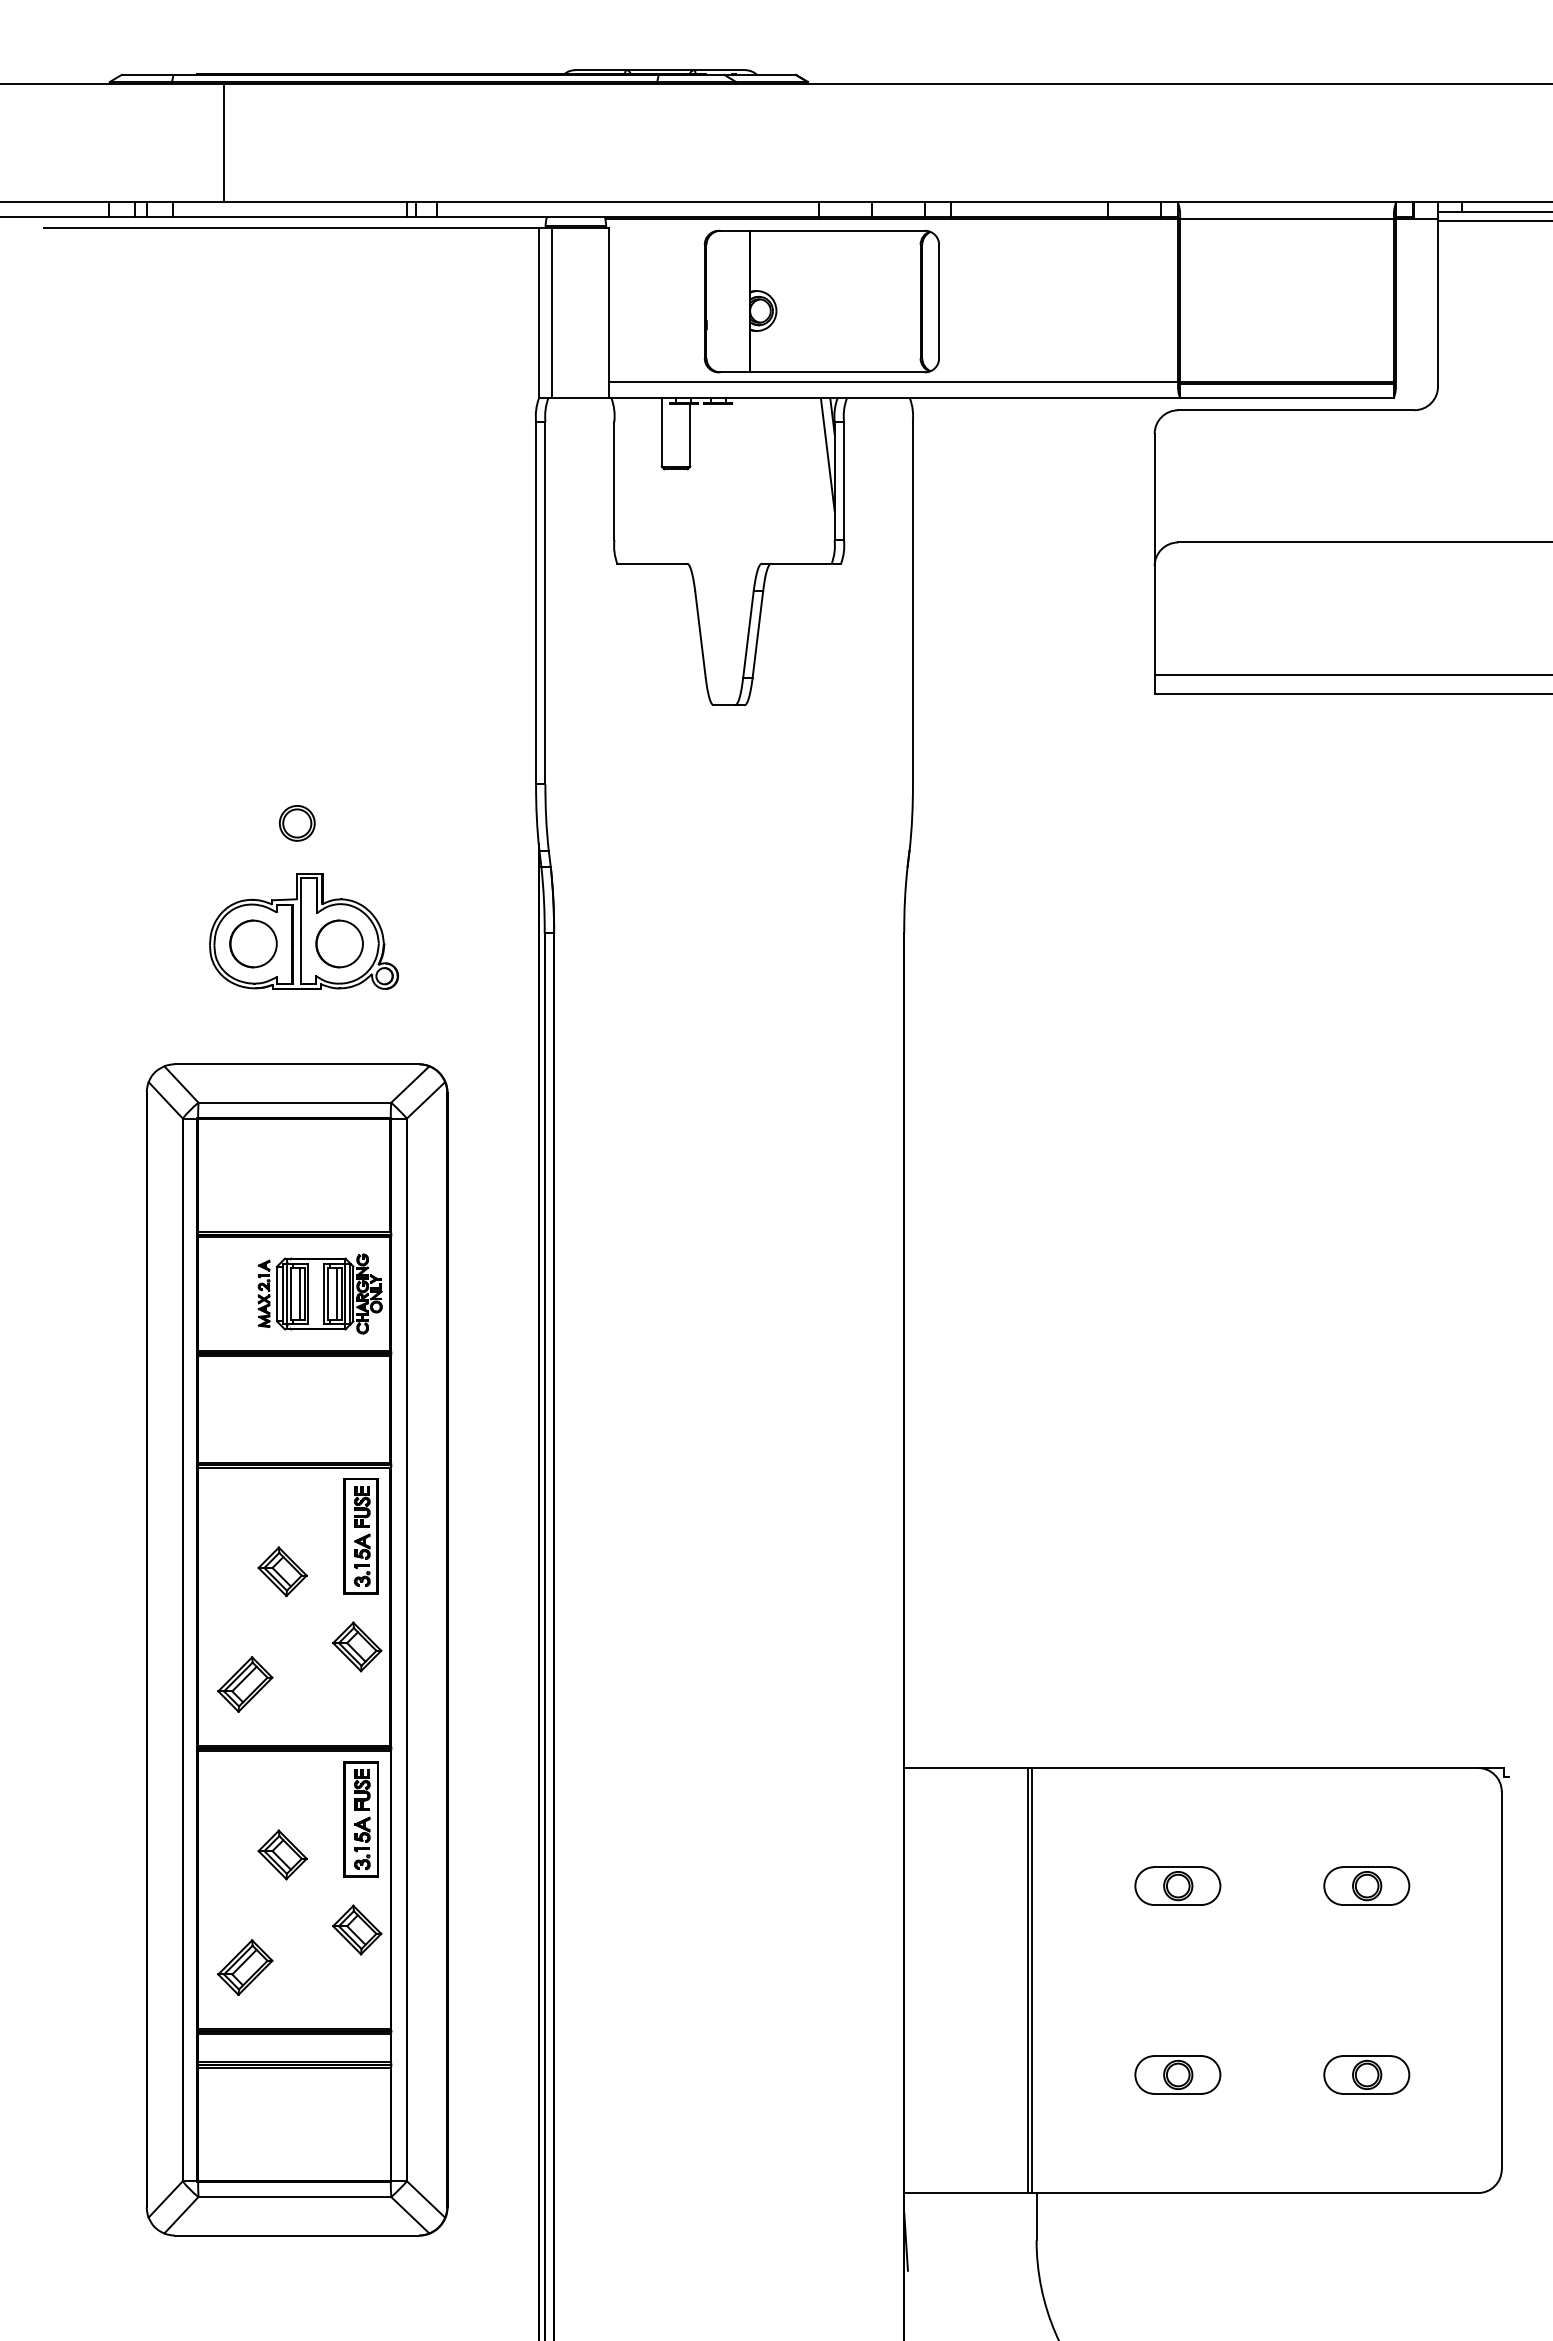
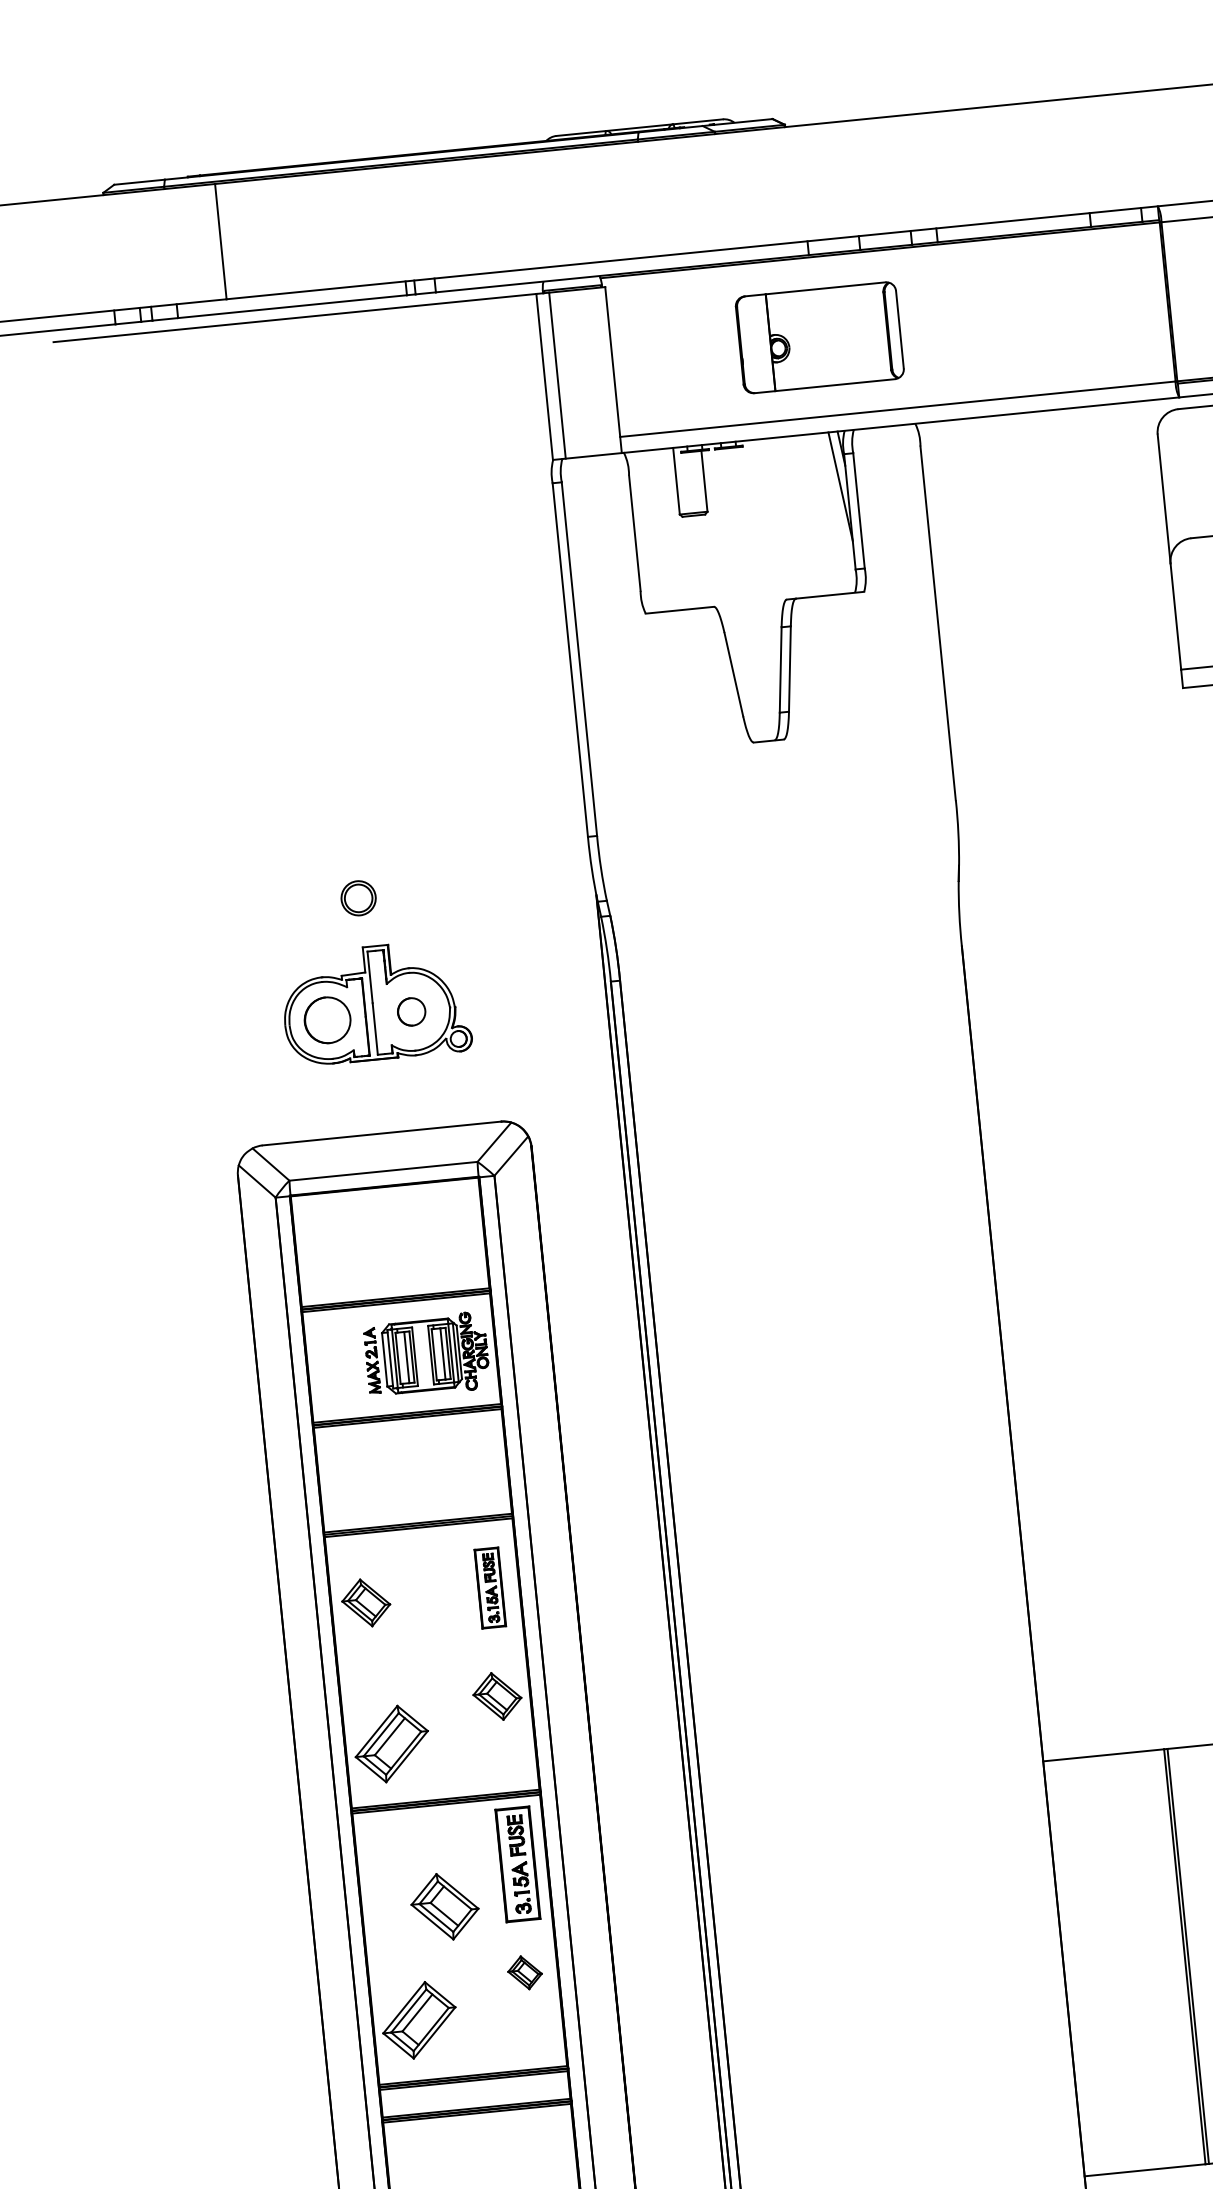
part: (821, 301) -> (819, 337), size x0.7
part: (339, 943) -> (411, 1011), size x0.6
part: (360, 1536) -> (489, 1588), size x0.7
part: (282, 1571) -> (366, 1602), moved
part: (245, 1684) -> (391, 1744), size x1.4
part: (282, 1854) -> (444, 1906), size x1.4
part: (357, 1929) -> (525, 1972), size x0.7
part: (245, 1967) -> (419, 2020), size x1.4

